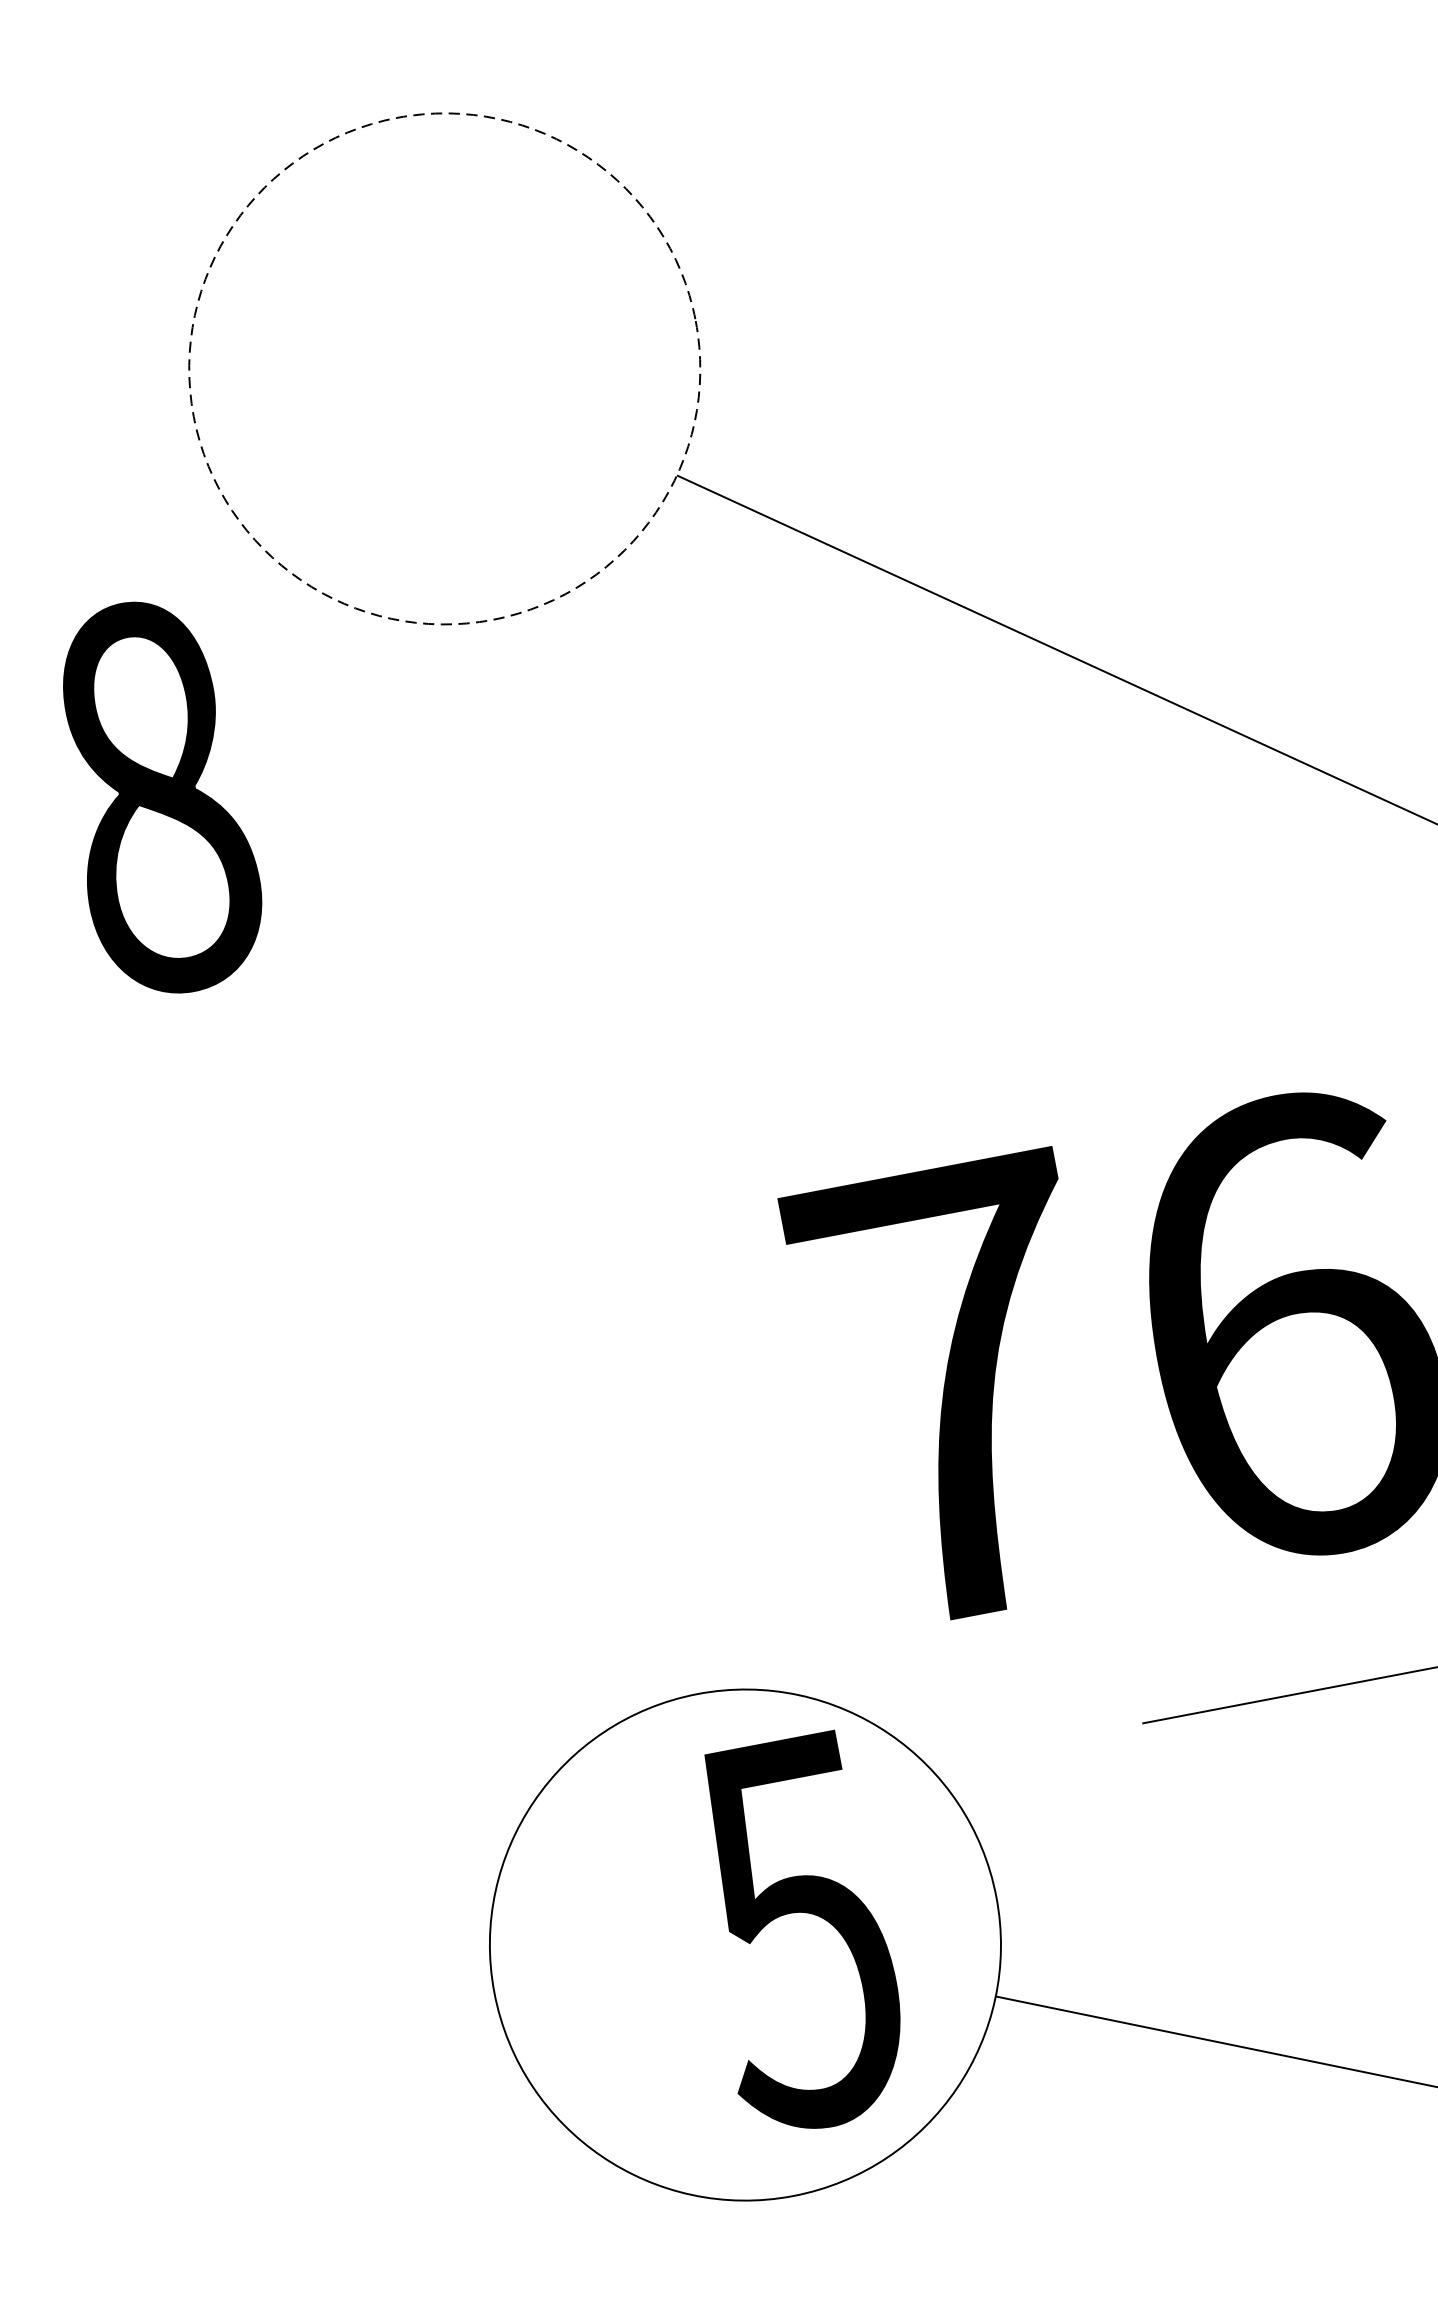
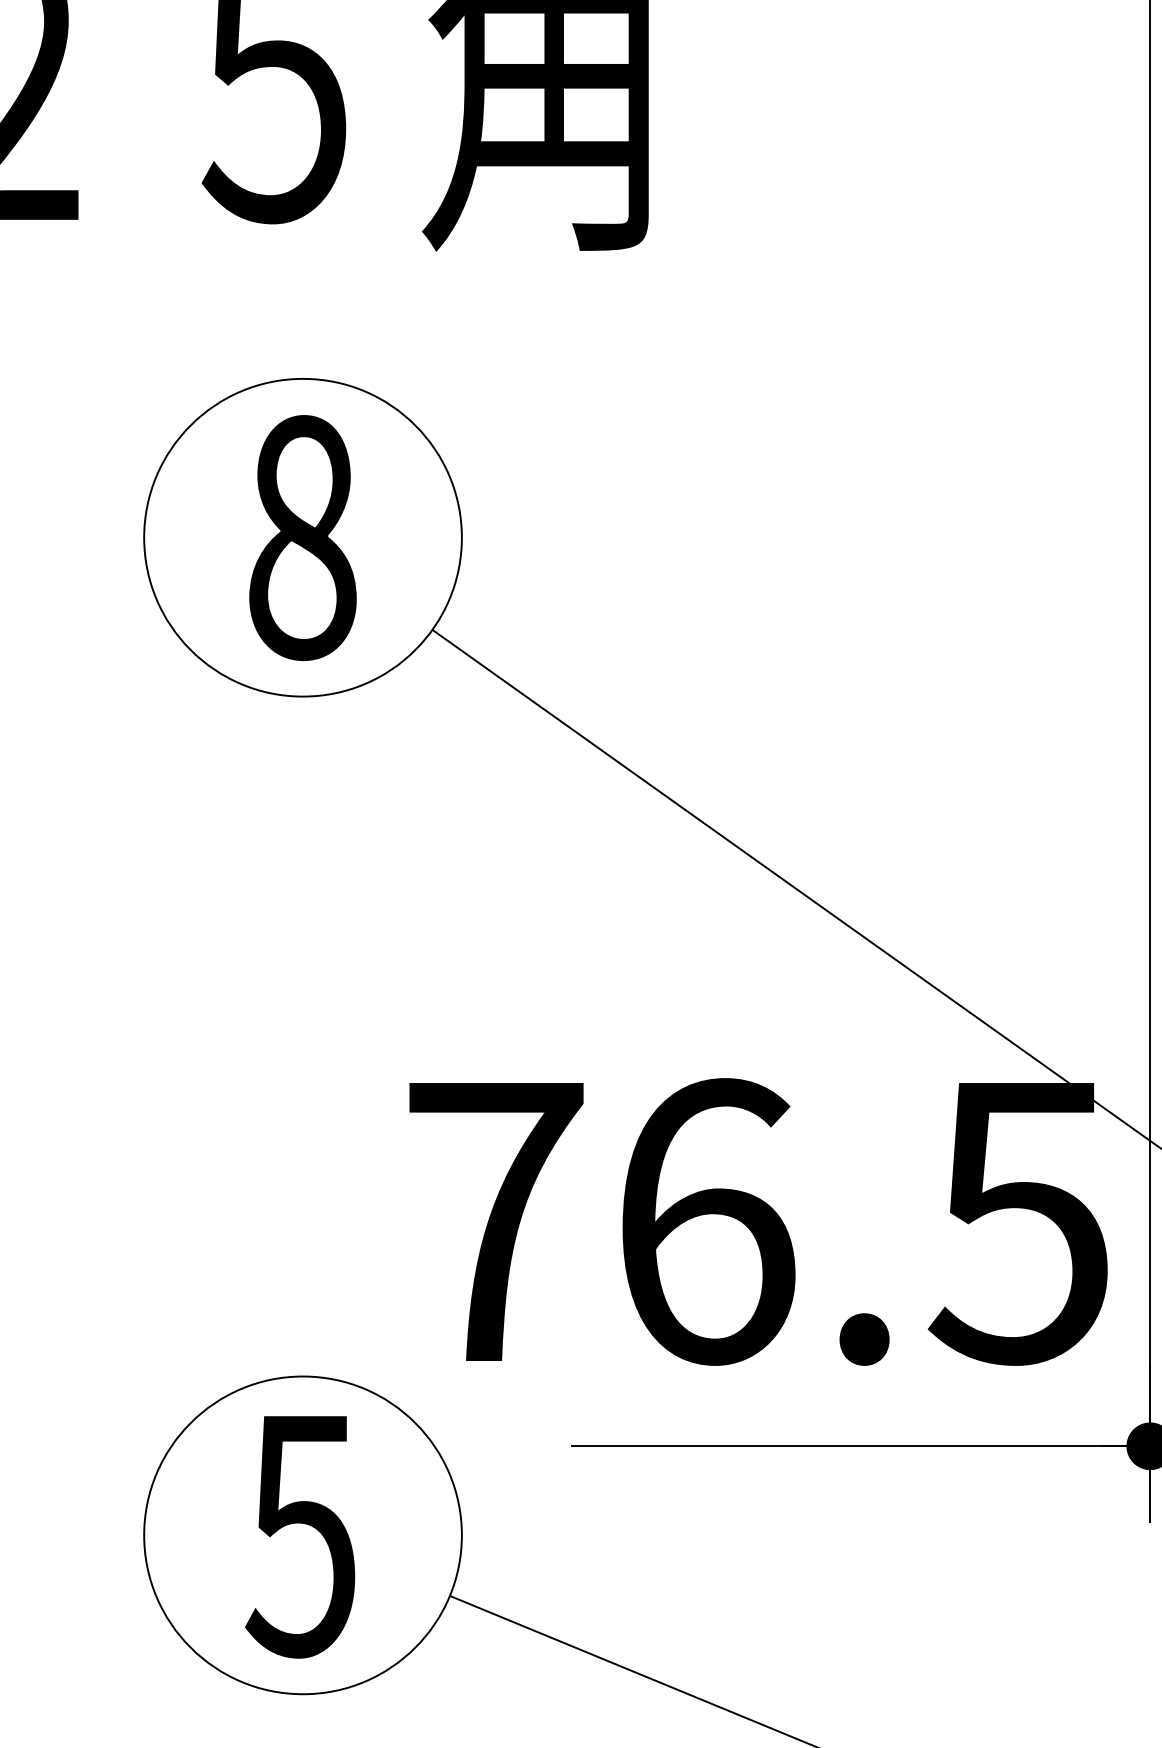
circle: (443, 368) -> (302, 537), dashed -> solid
text: (155, 797) -> (302, 537), moved
text: (798, 1935) -> (300, 1537), moved

